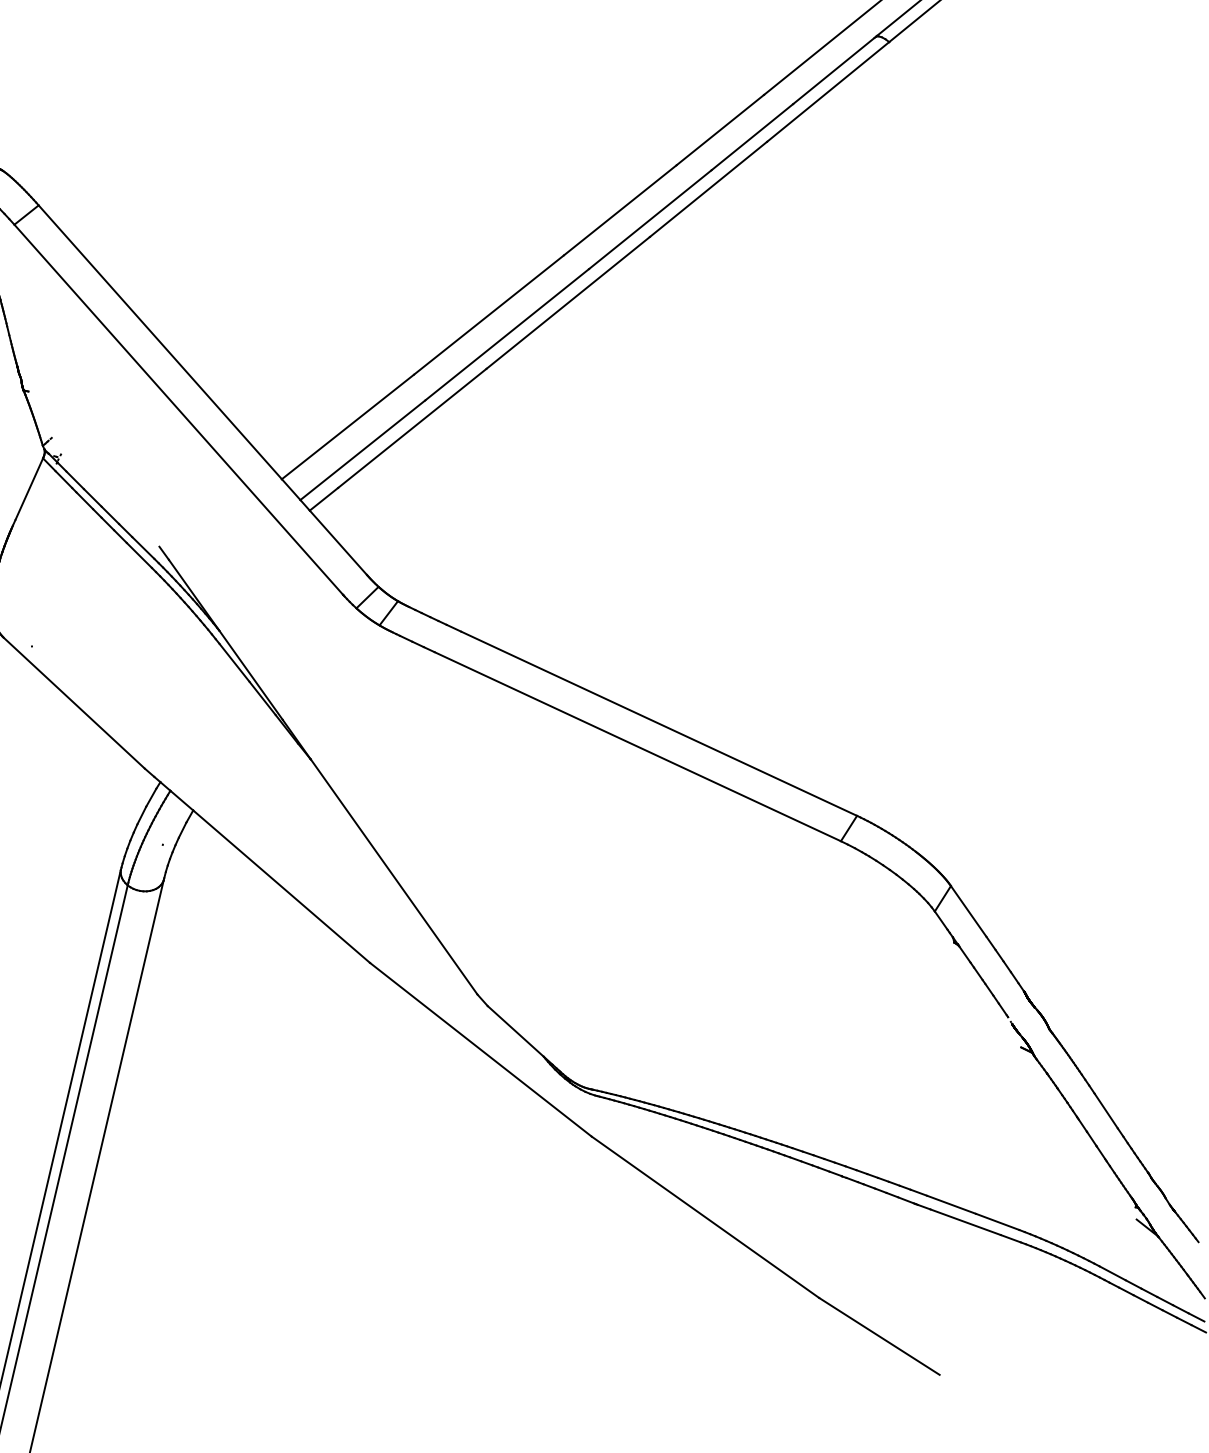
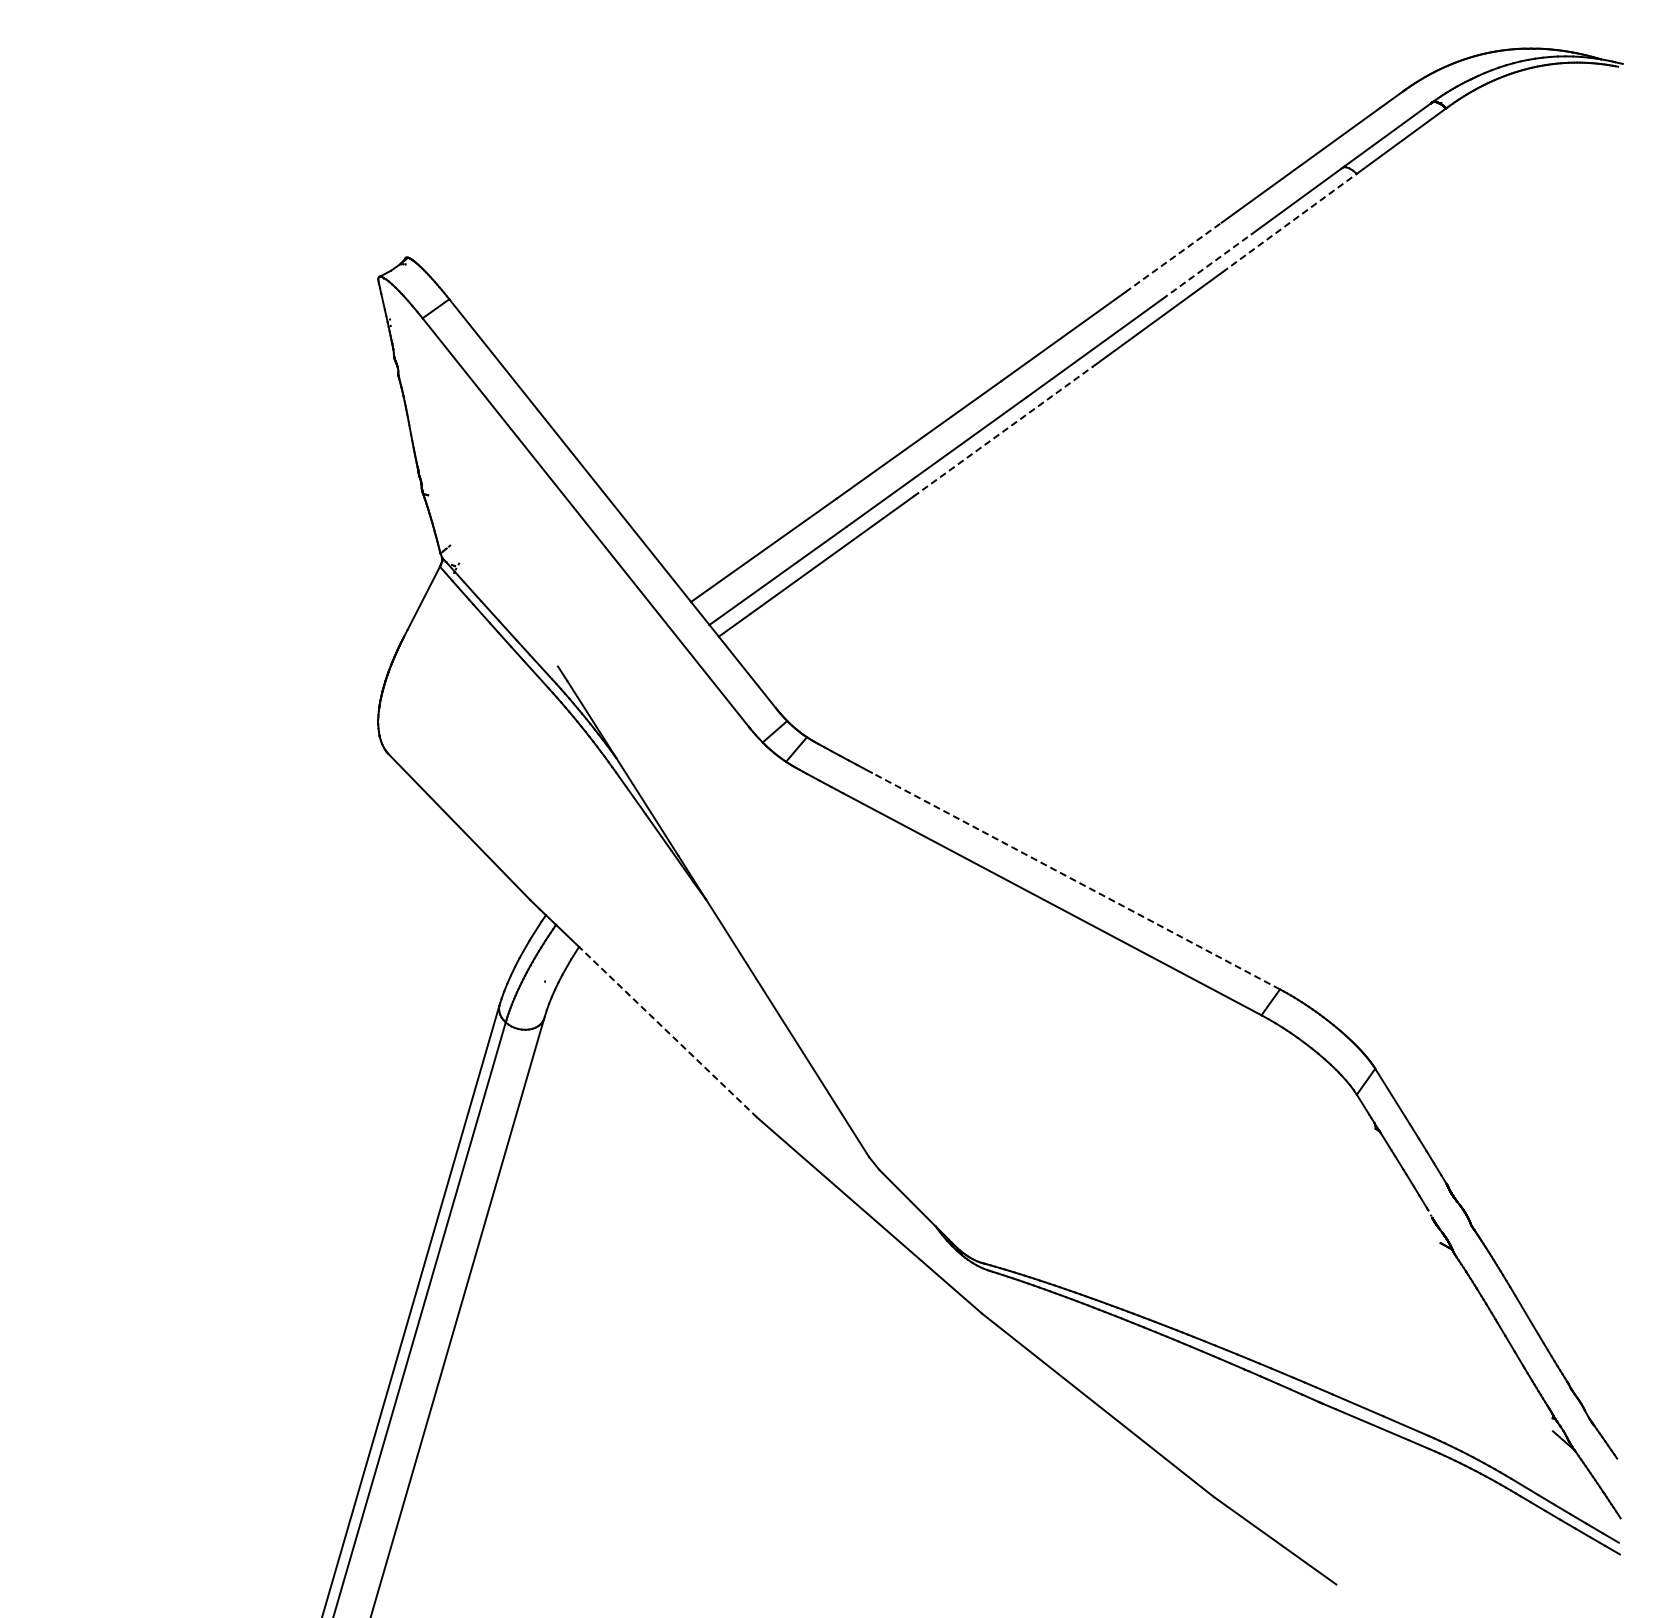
line: (828, 91) -> (1289, 222), solid -> dashed
line: (720, 130) -> (1173, 257), solid -> dashed
line: (751, 137) -> (1206, 266), solid -> dashed
line: (568, 302) -> (1003, 431), solid -> dashed
line: (659, 724) -> (1076, 881), solid -> dashed
line: (280, 886) -> (667, 1032), solid -> dashed

